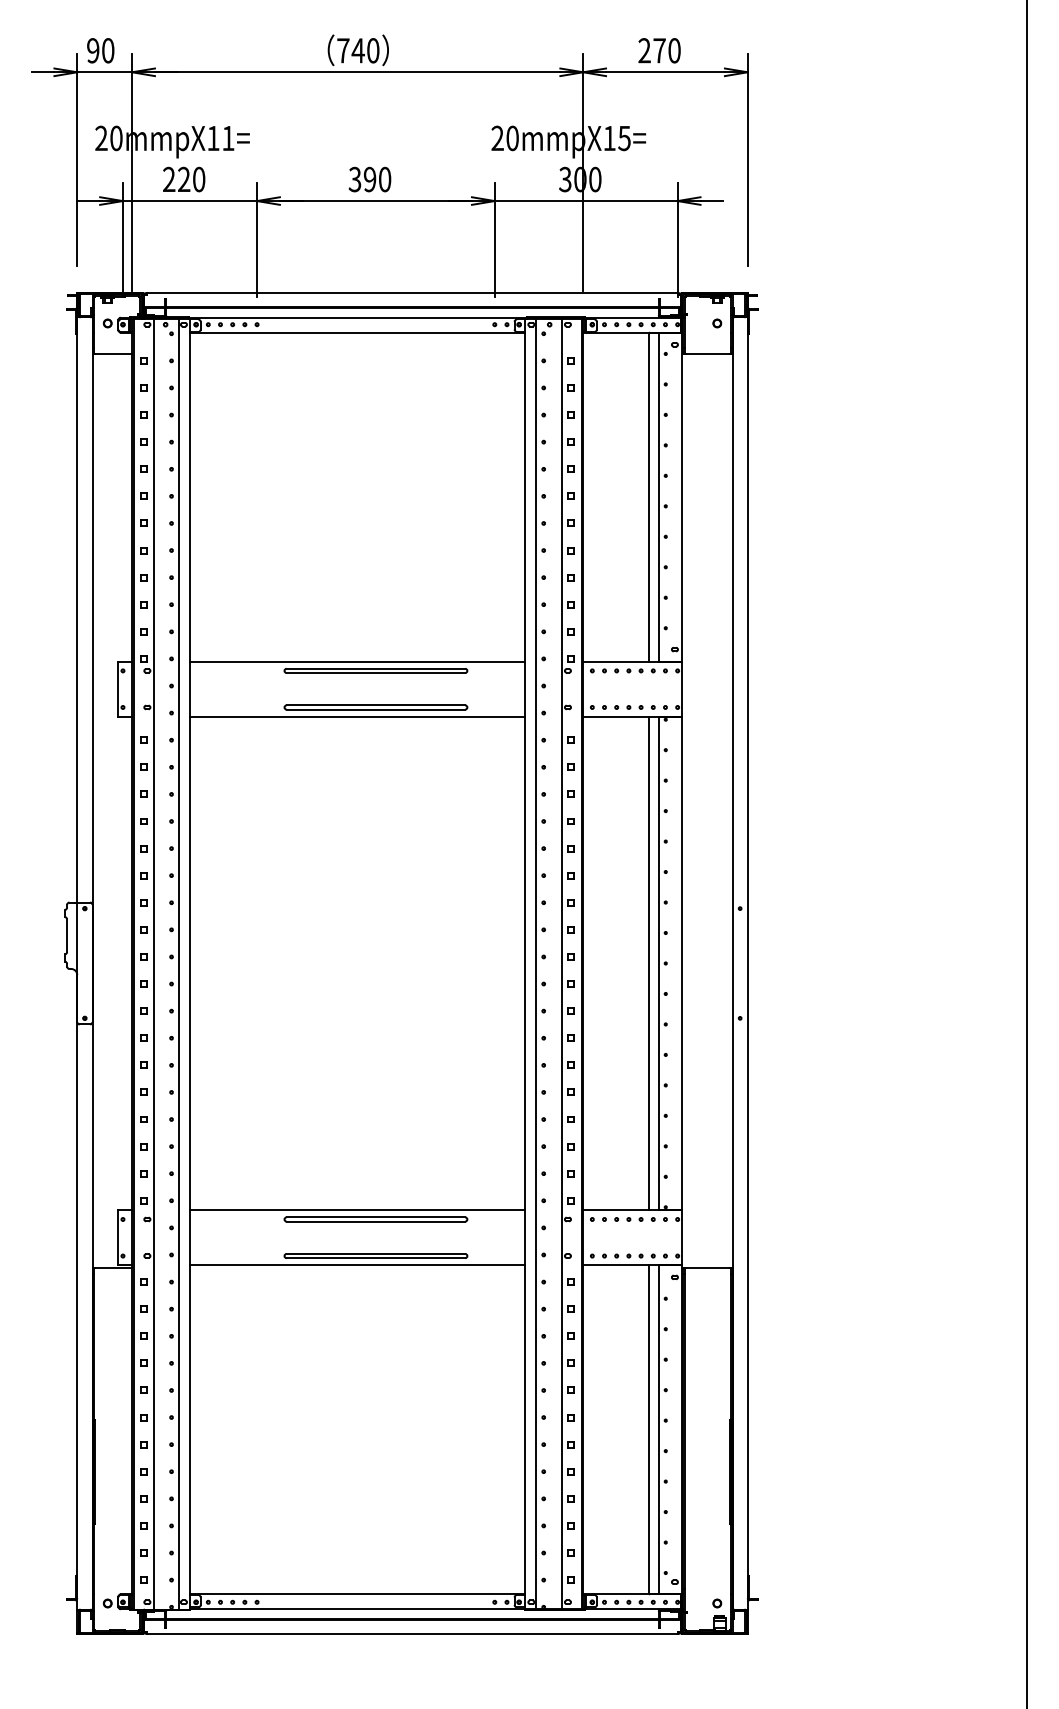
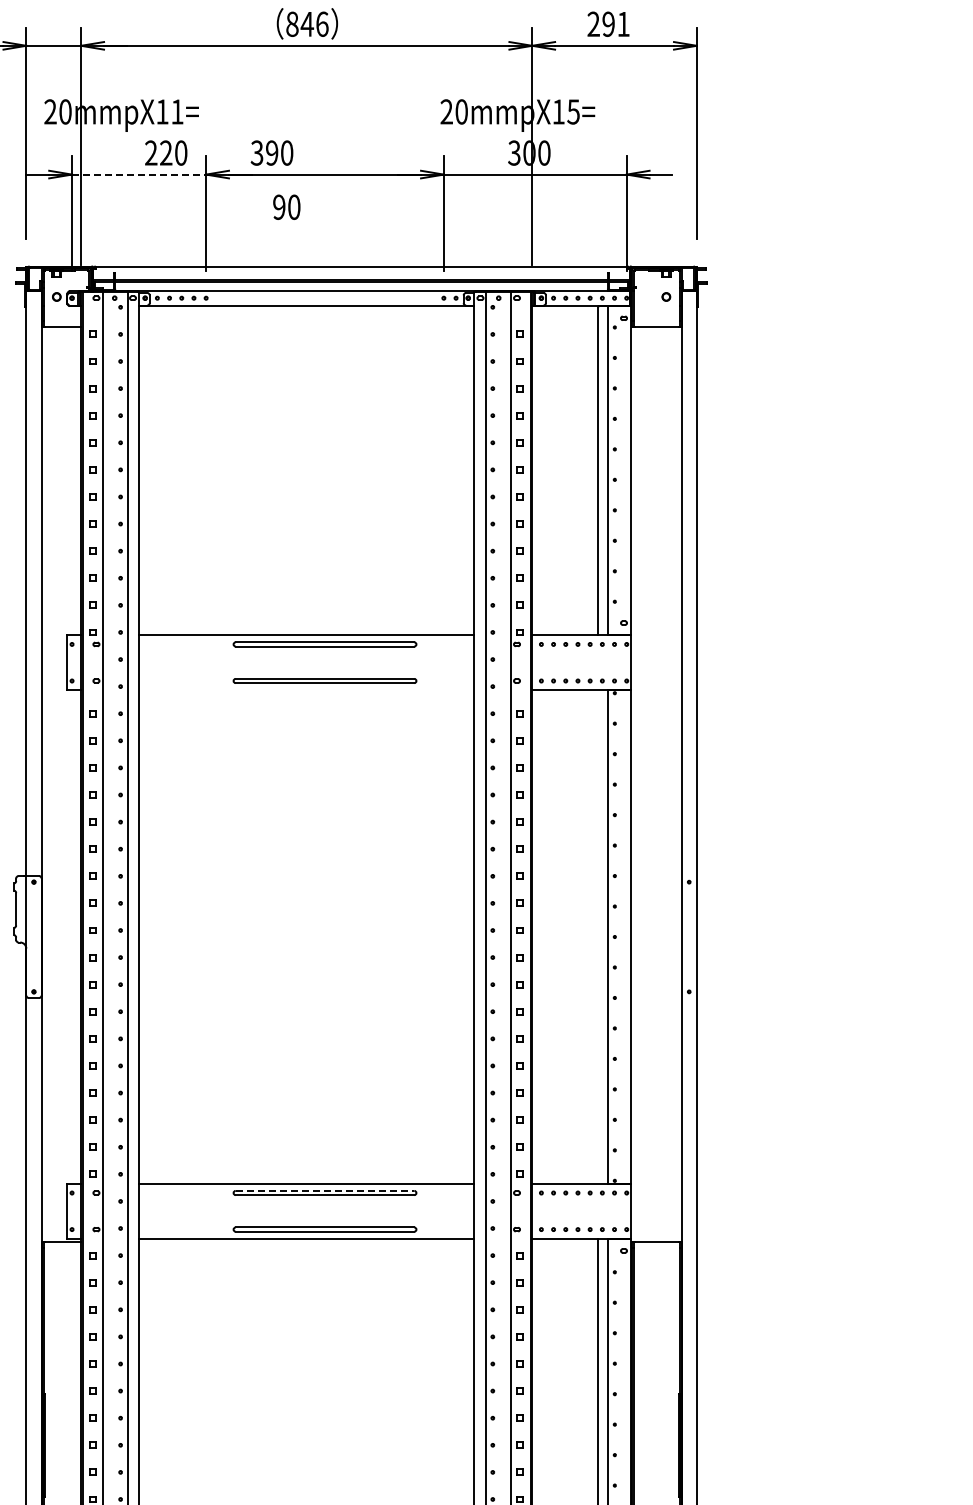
text: (100, 50) -> (286, 207), moved
text: (358, 50) -> (307, 24), 740 -> 846
text: (666, 50) -> (615, 24), 270 -> 291
text: (184, 179) -> (166, 153), moved
text: (369, 179) -> (271, 153), moved
line: (190, 201) -> (139, 175), solid -> dashed
line: (357, 716) -> (306, 690), removed
line: (649, 963) -> (598, 937), removed
line: (376, 1217) -> (325, 1191), solid -> dashed

